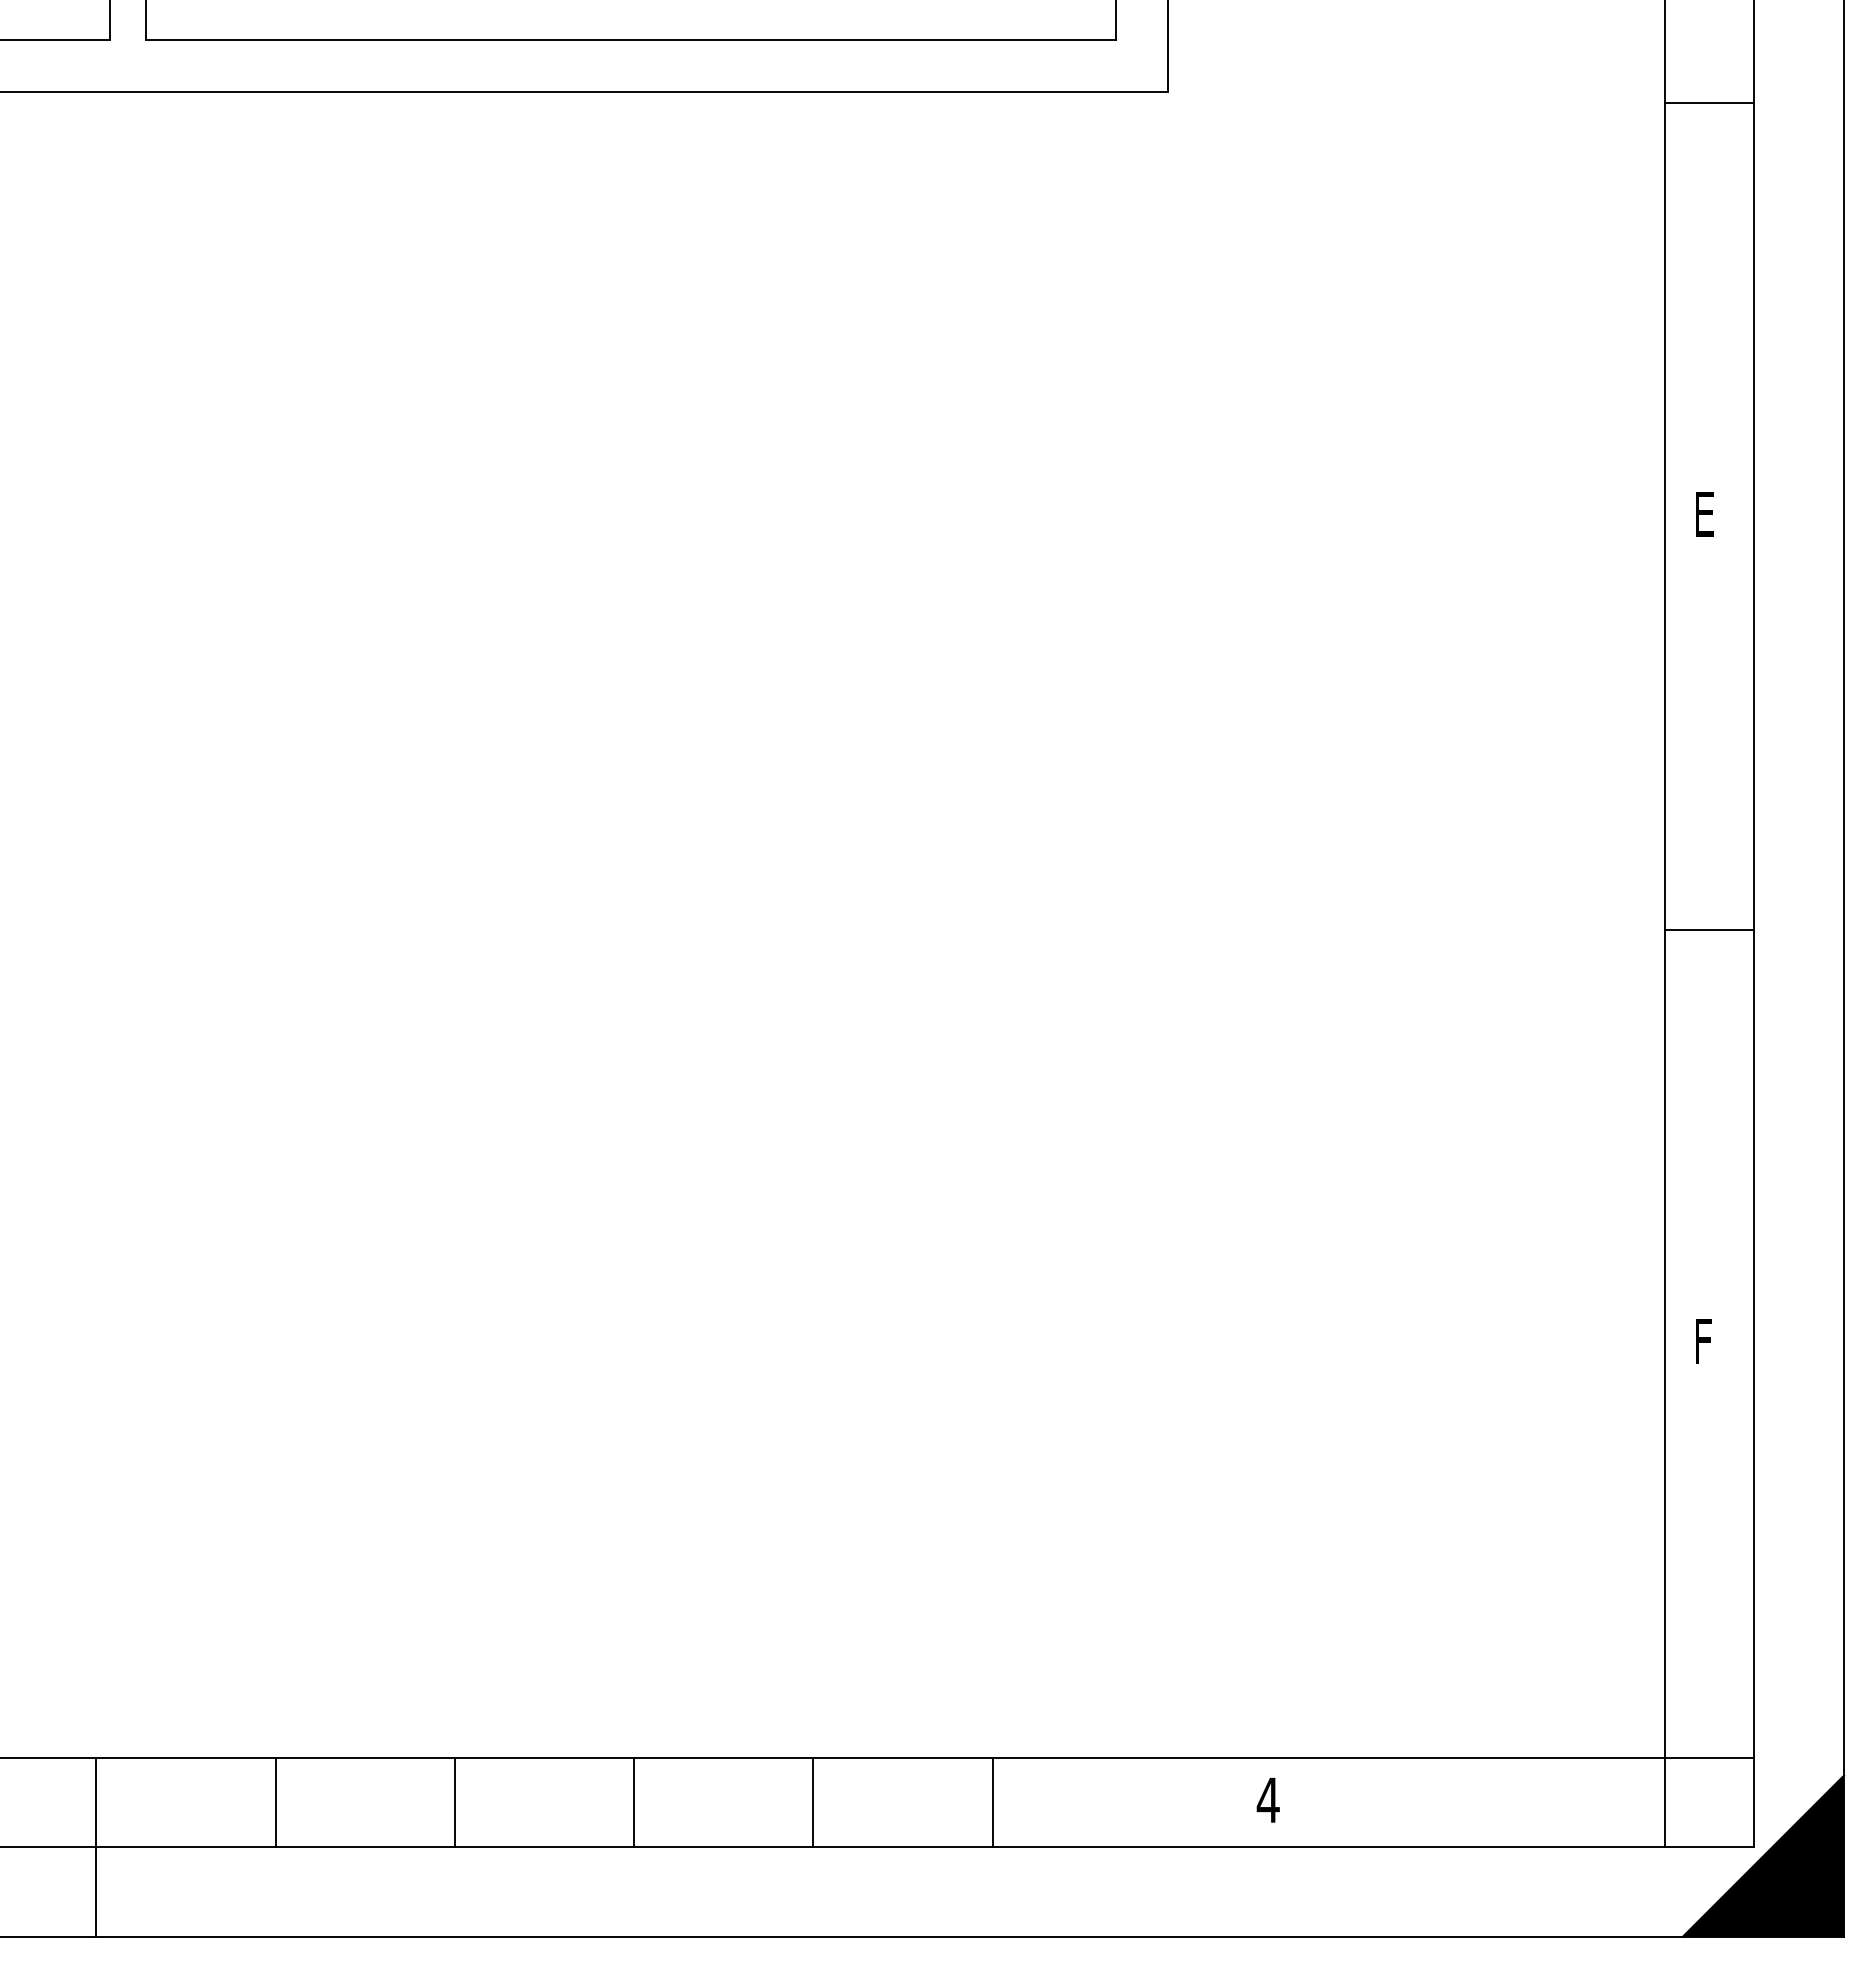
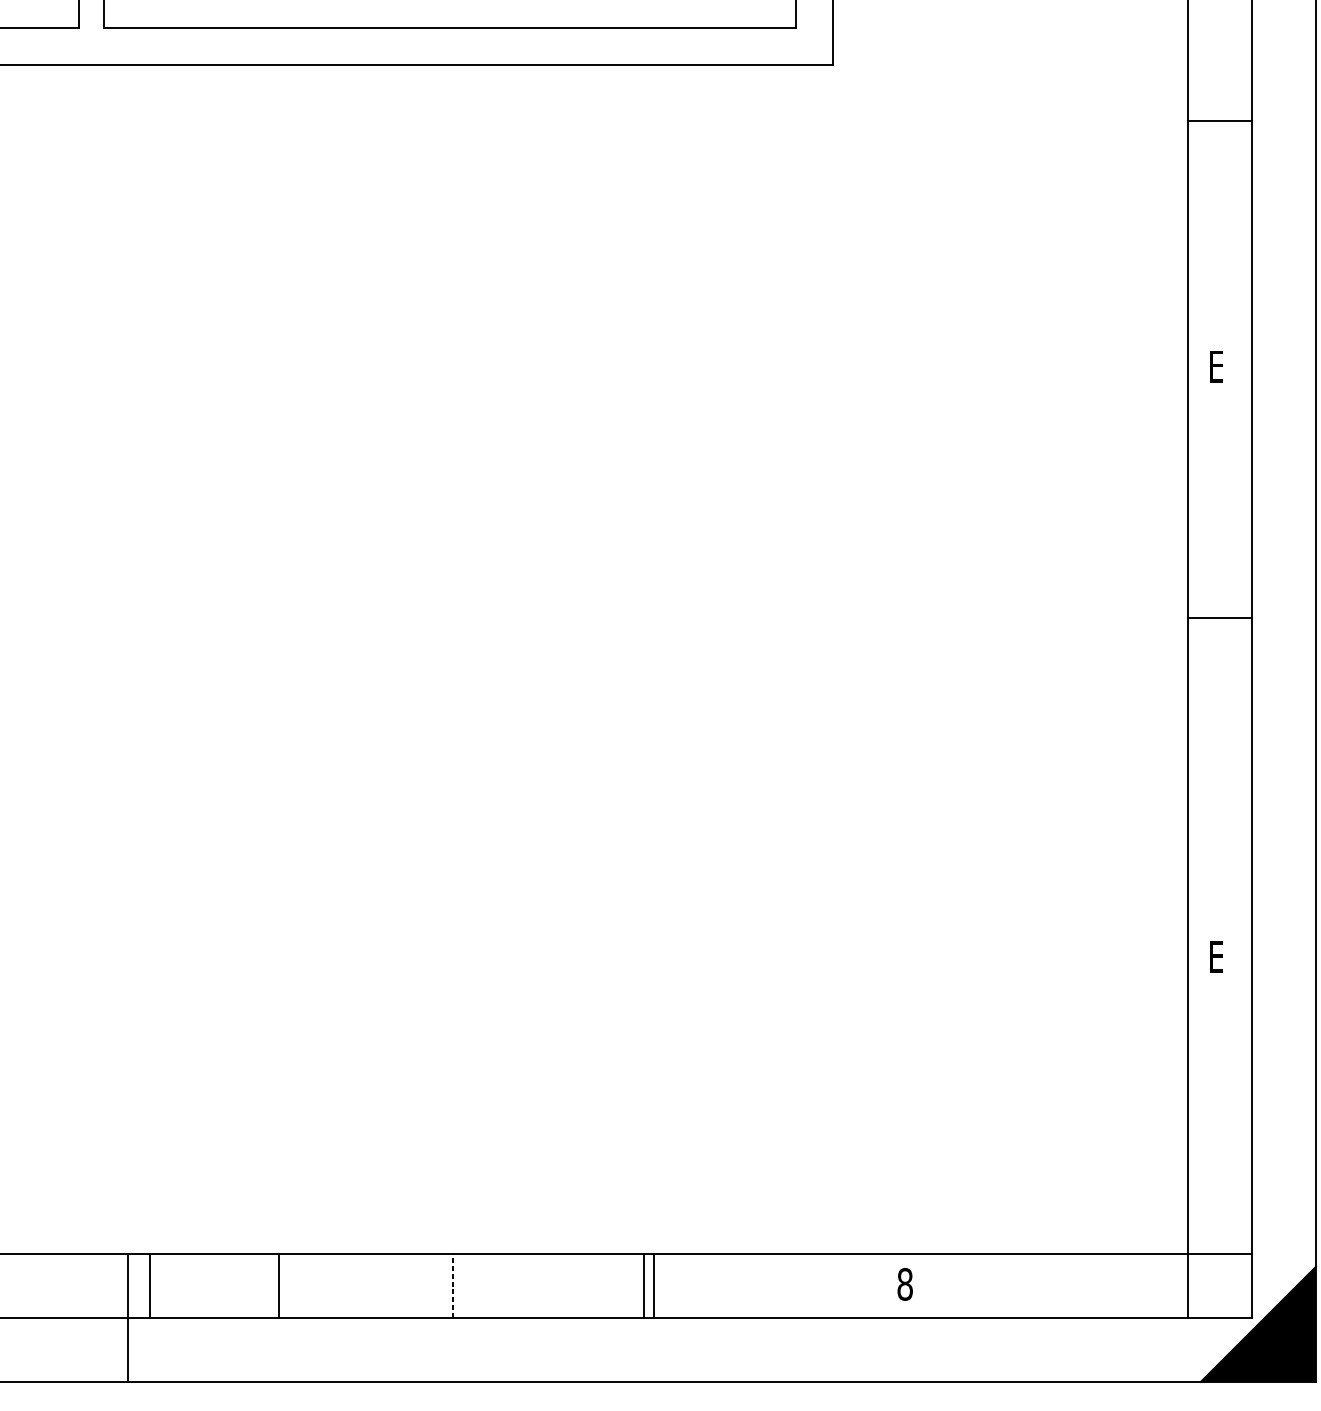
line: (1709, 102) -> (1219, 121), moved
line: (1709, 930) -> (1219, 618), moved
text: (1706, 1341) -> (1217, 957), F -> E
text: (1267, 1800) -> (904, 1284), 4 -> 8
line: (275, 1802) -> (150, 1286), moved
line: (454, 1802) -> (278, 1286), moved
line: (634, 1802) -> (452, 1286), solid -> dashed
line: (813, 1802) -> (654, 1286), moved
line: (992, 1802) -> (644, 1286), moved
line: (96, 1846) -> (128, 1317), moved

